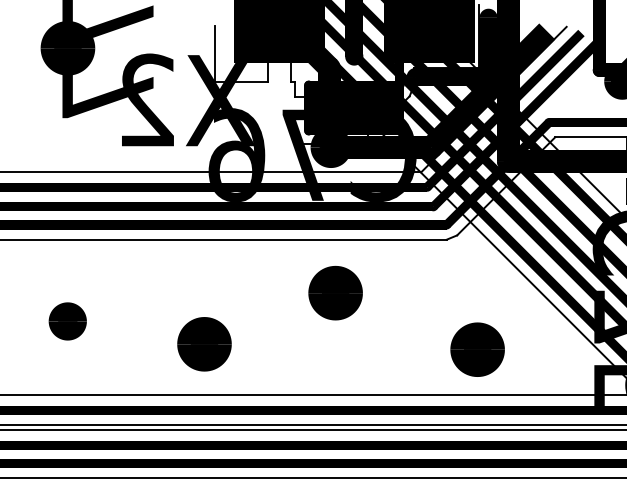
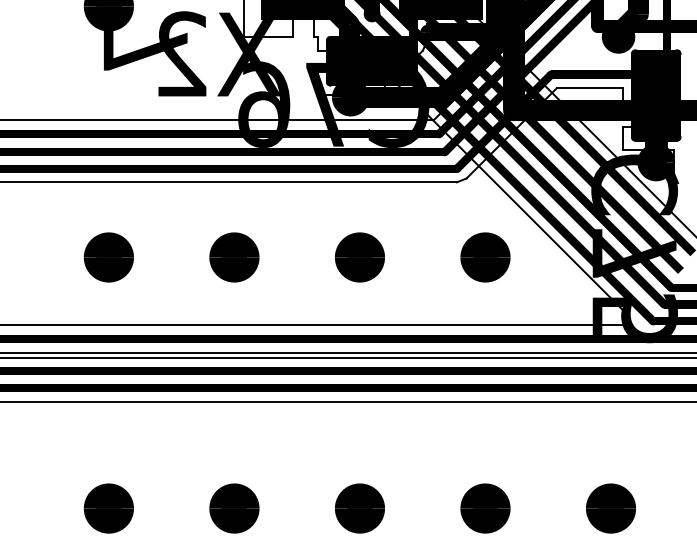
part: (335, 293) -> (359, 257), moved
part: (67, 321) -> (108, 257), size x1.43
part: (204, 344) -> (234, 257), moved
part: (477, 349) -> (485, 257), moved

